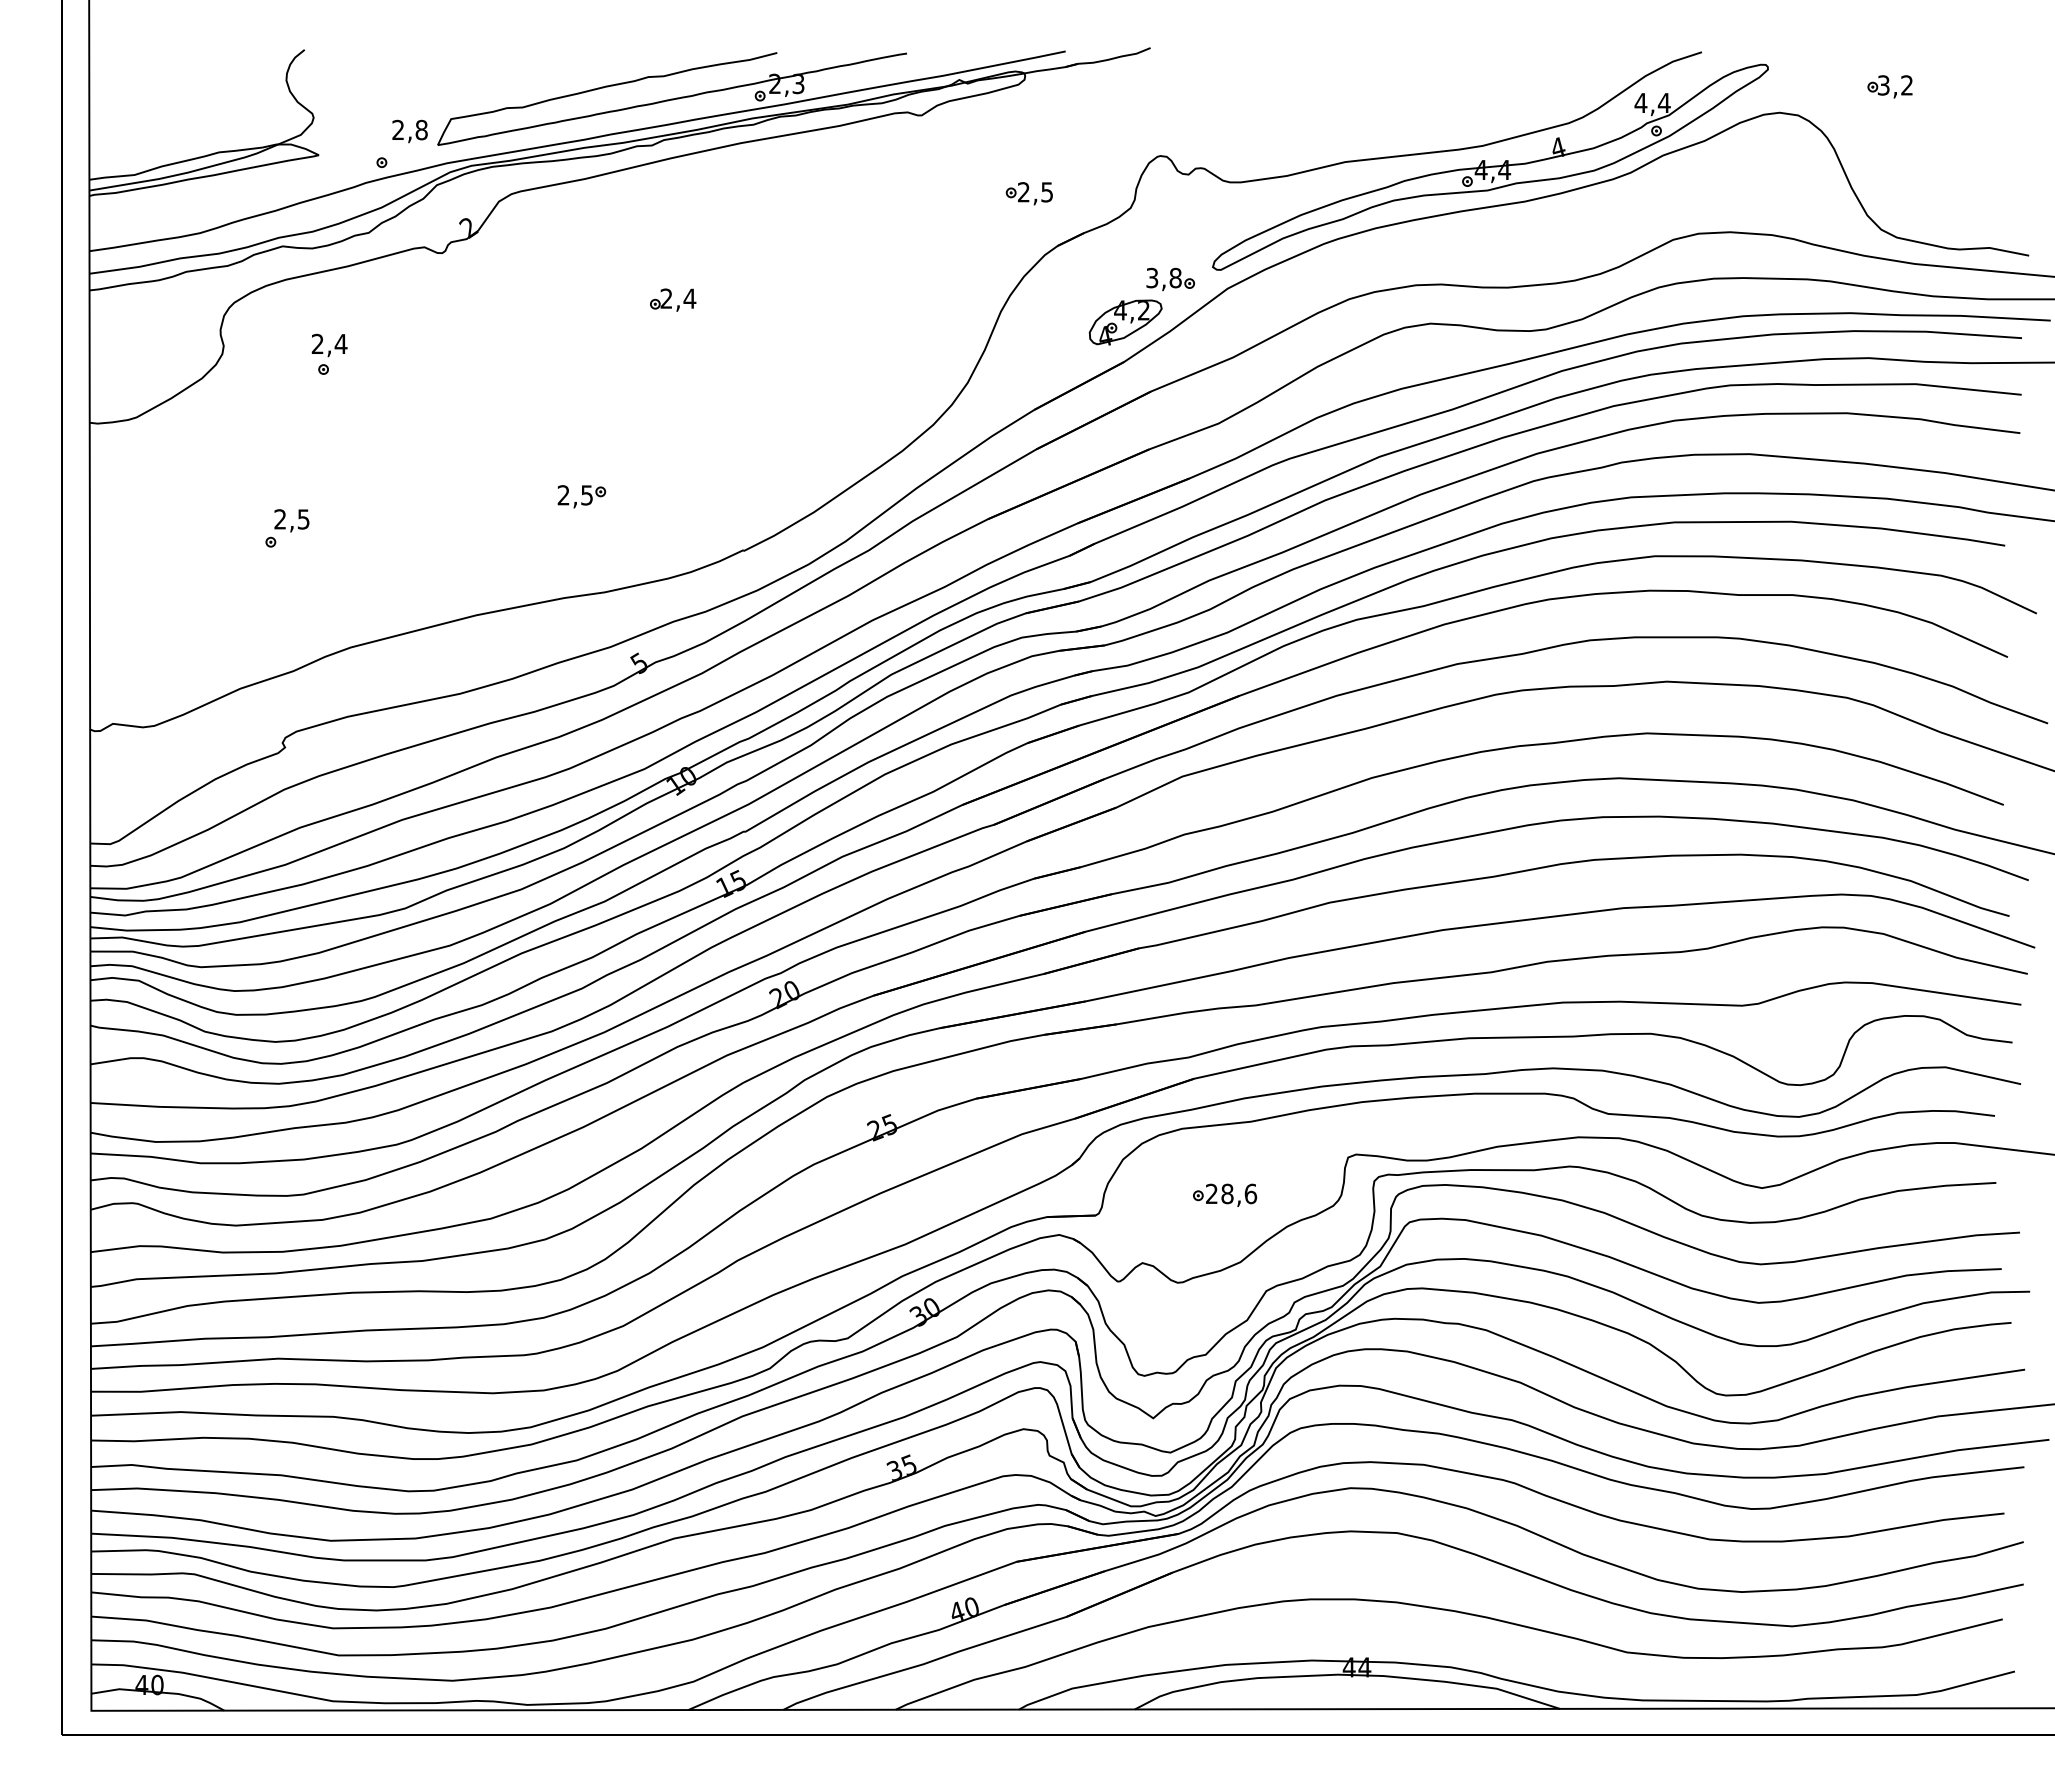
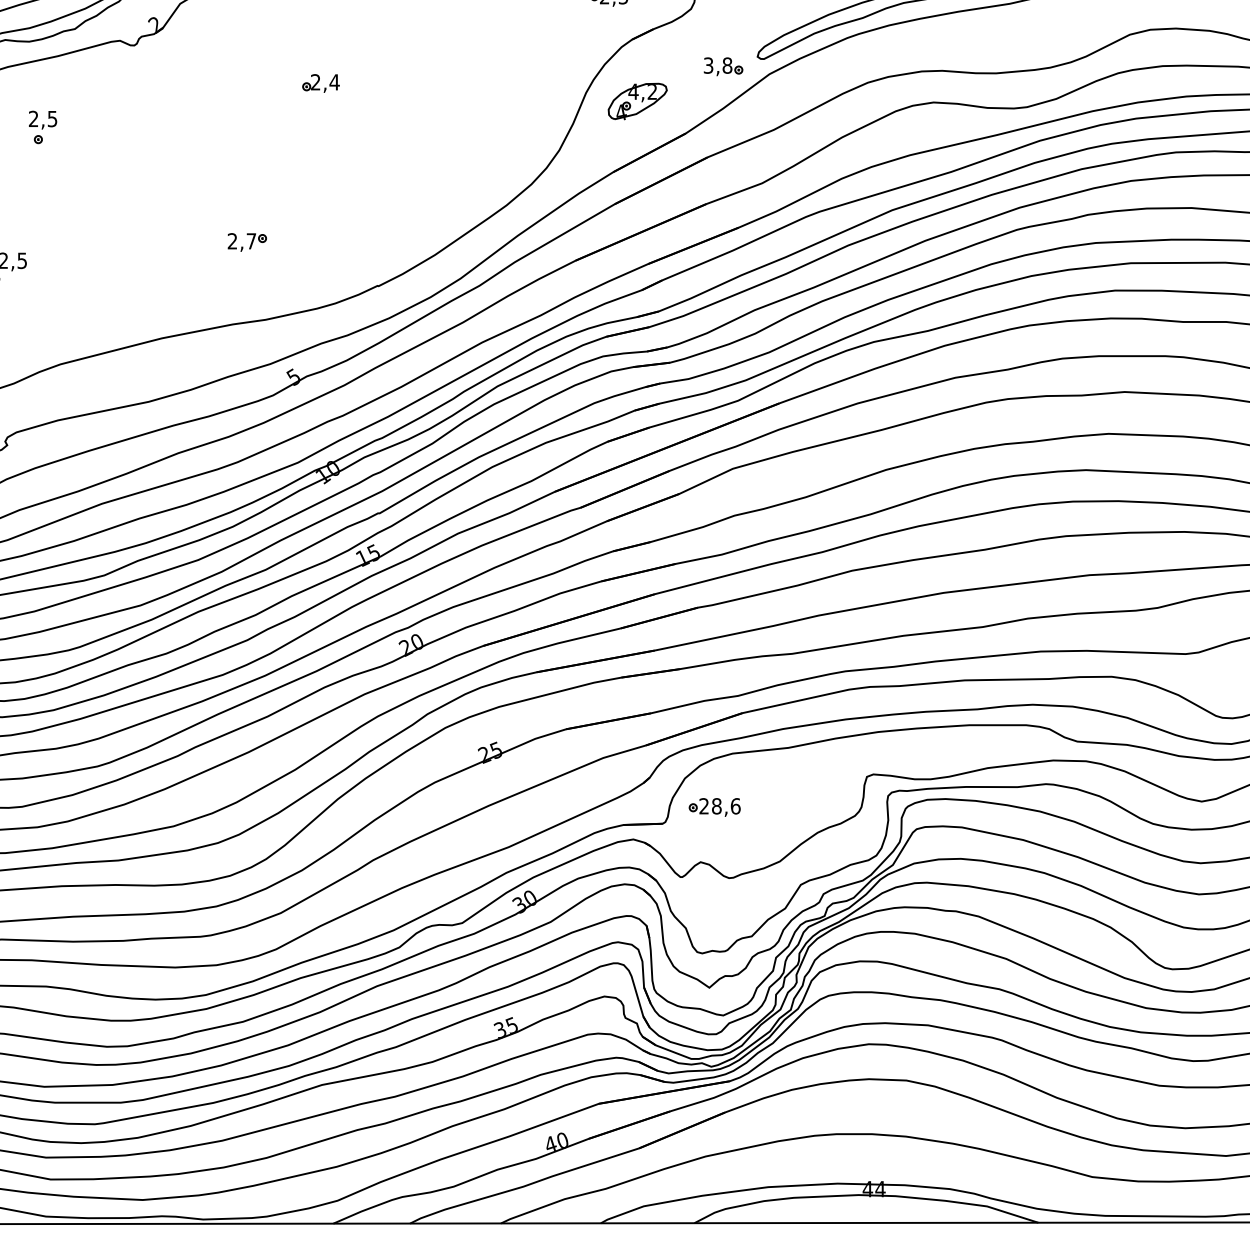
part: (1125, 322) -> (637, 101), moved
text: (340, 344) -> (52, 119), 2,4 -> 2,5
text: (586, 495) -> (251, 241), 2,5 -> 2,7
part: (1225, 1194) -> (715, 806), moved

